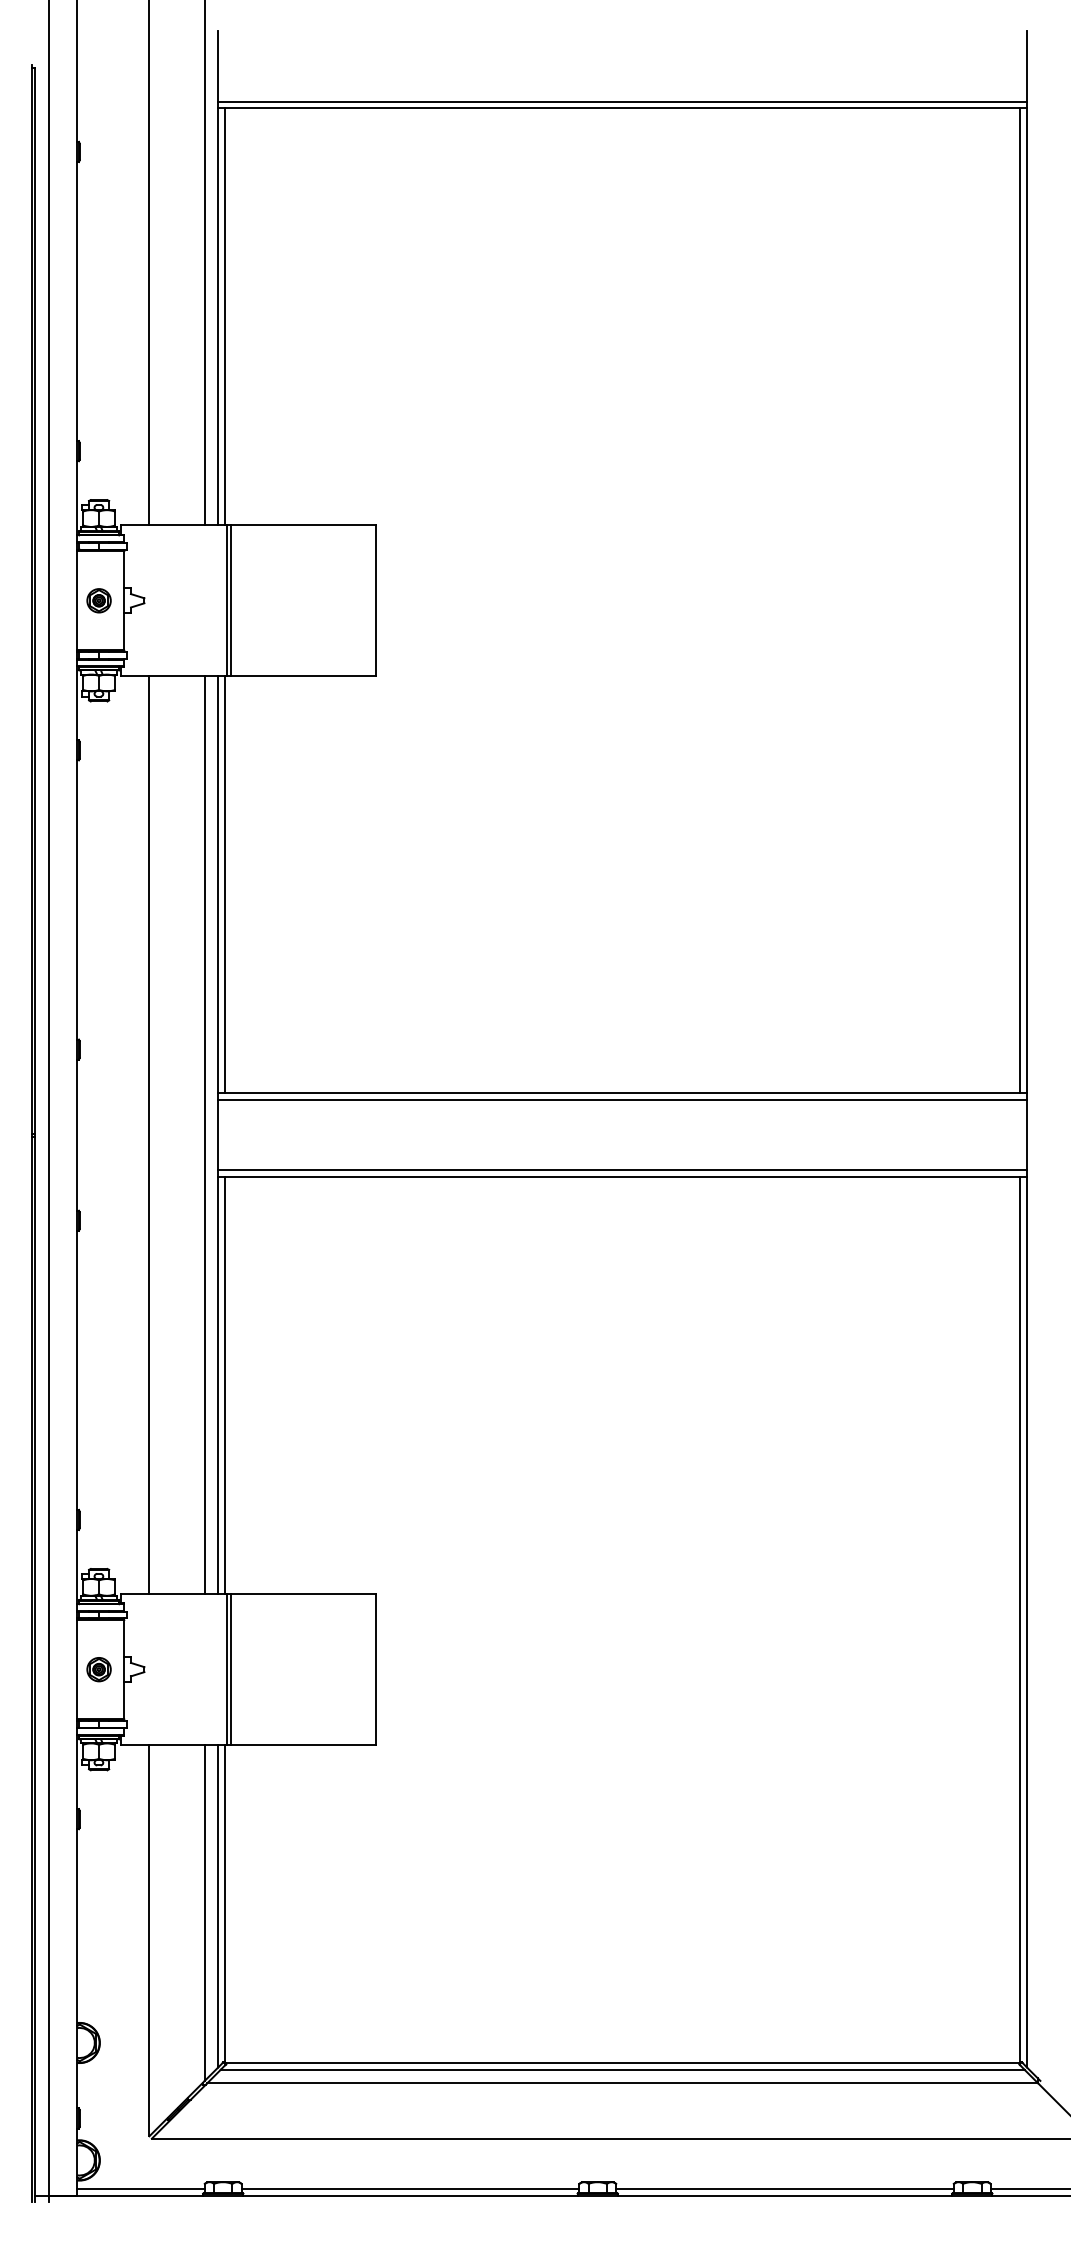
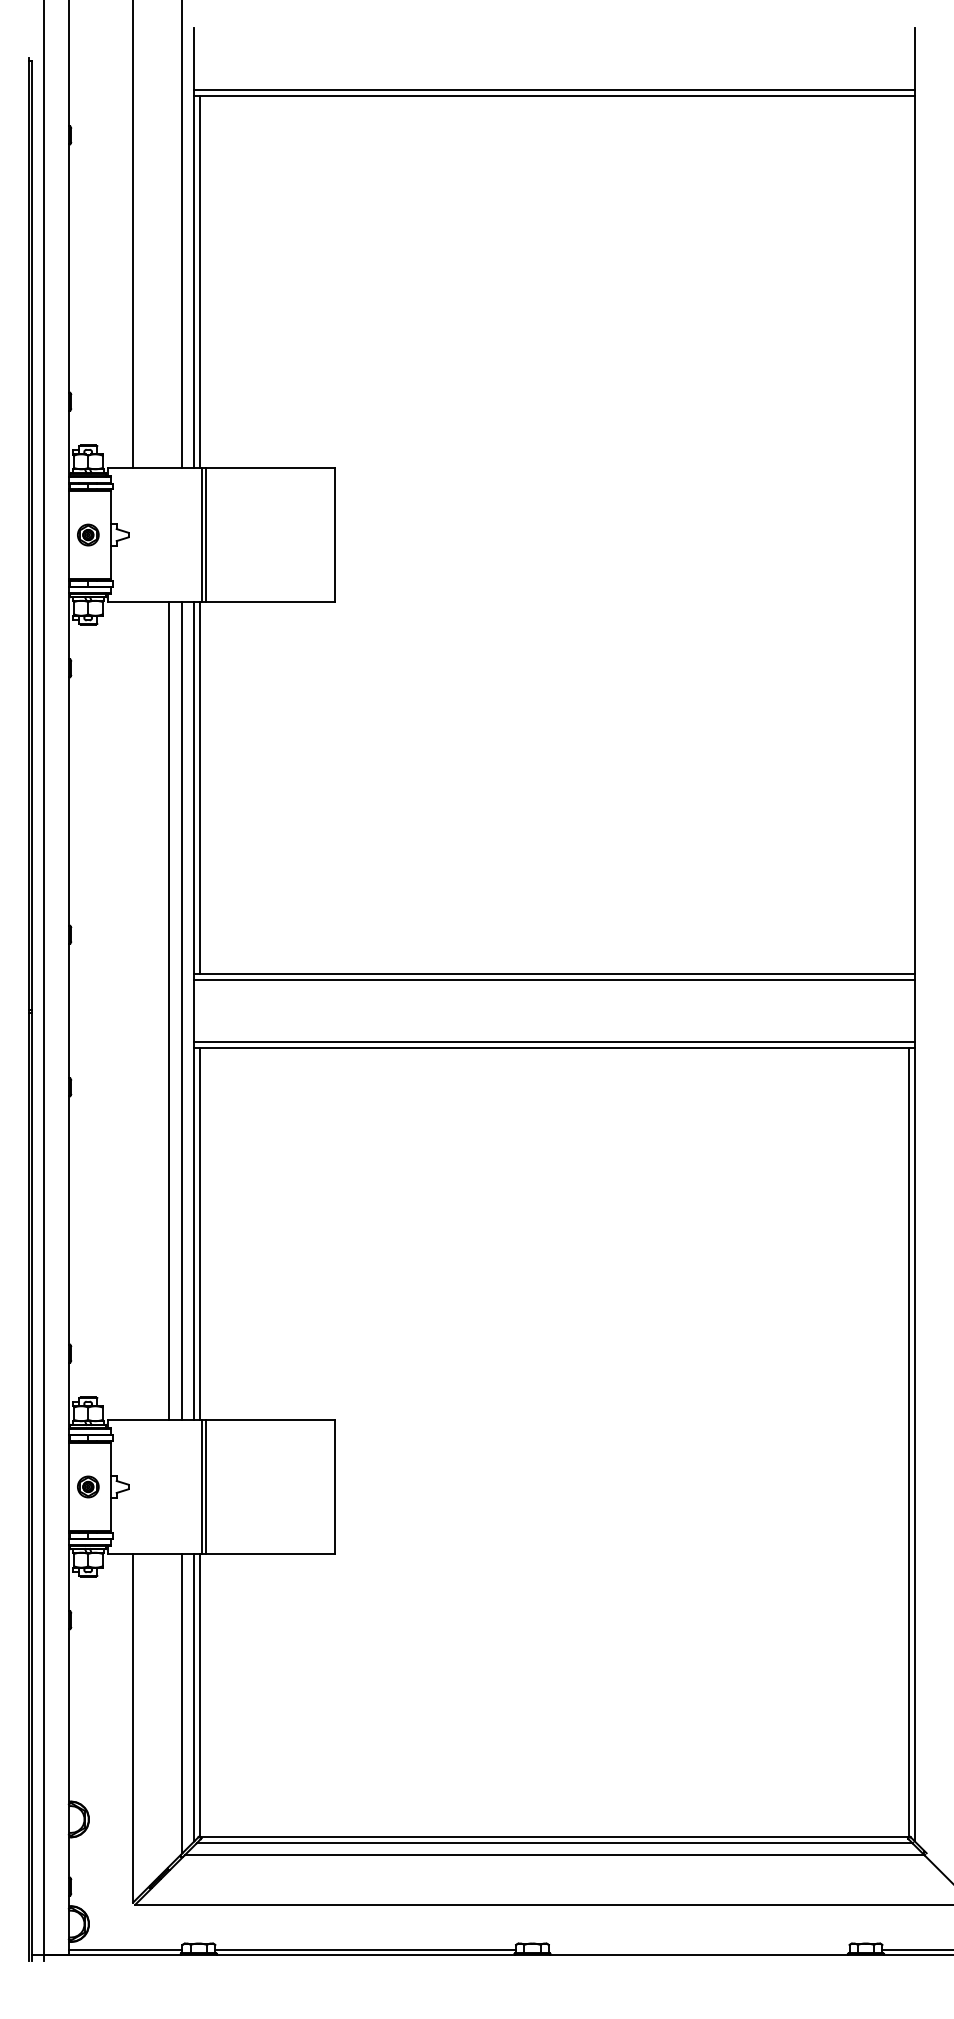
line: (1020, 600) -> (908, 534), removed
line: (149, 1135) -> (168, 1011), moved
line: (784, 2188) -> (698, 1949), removed

